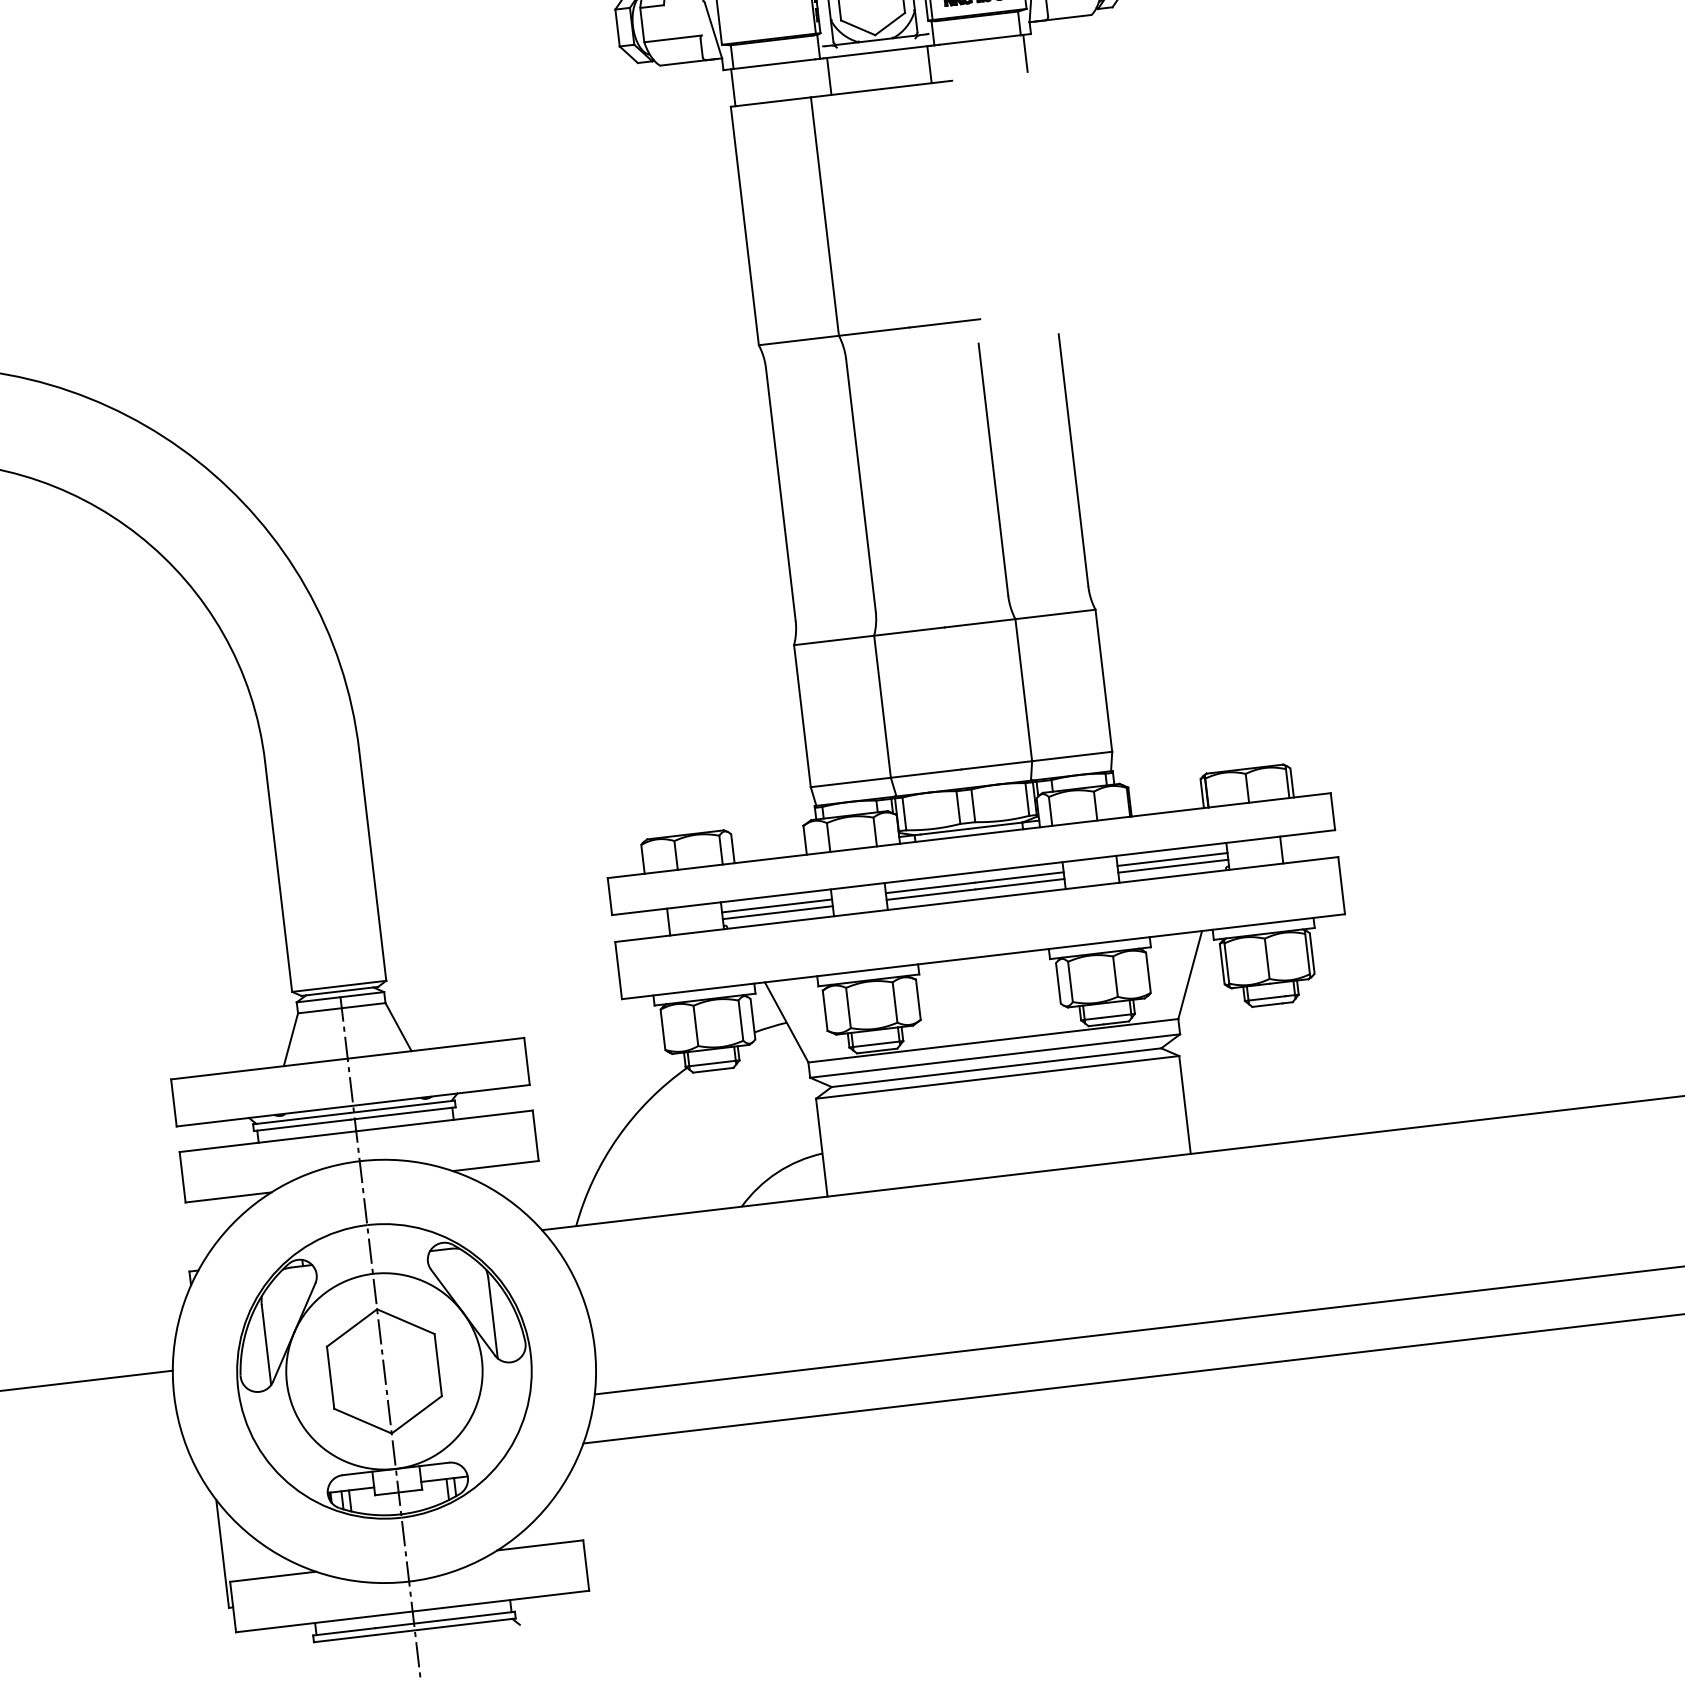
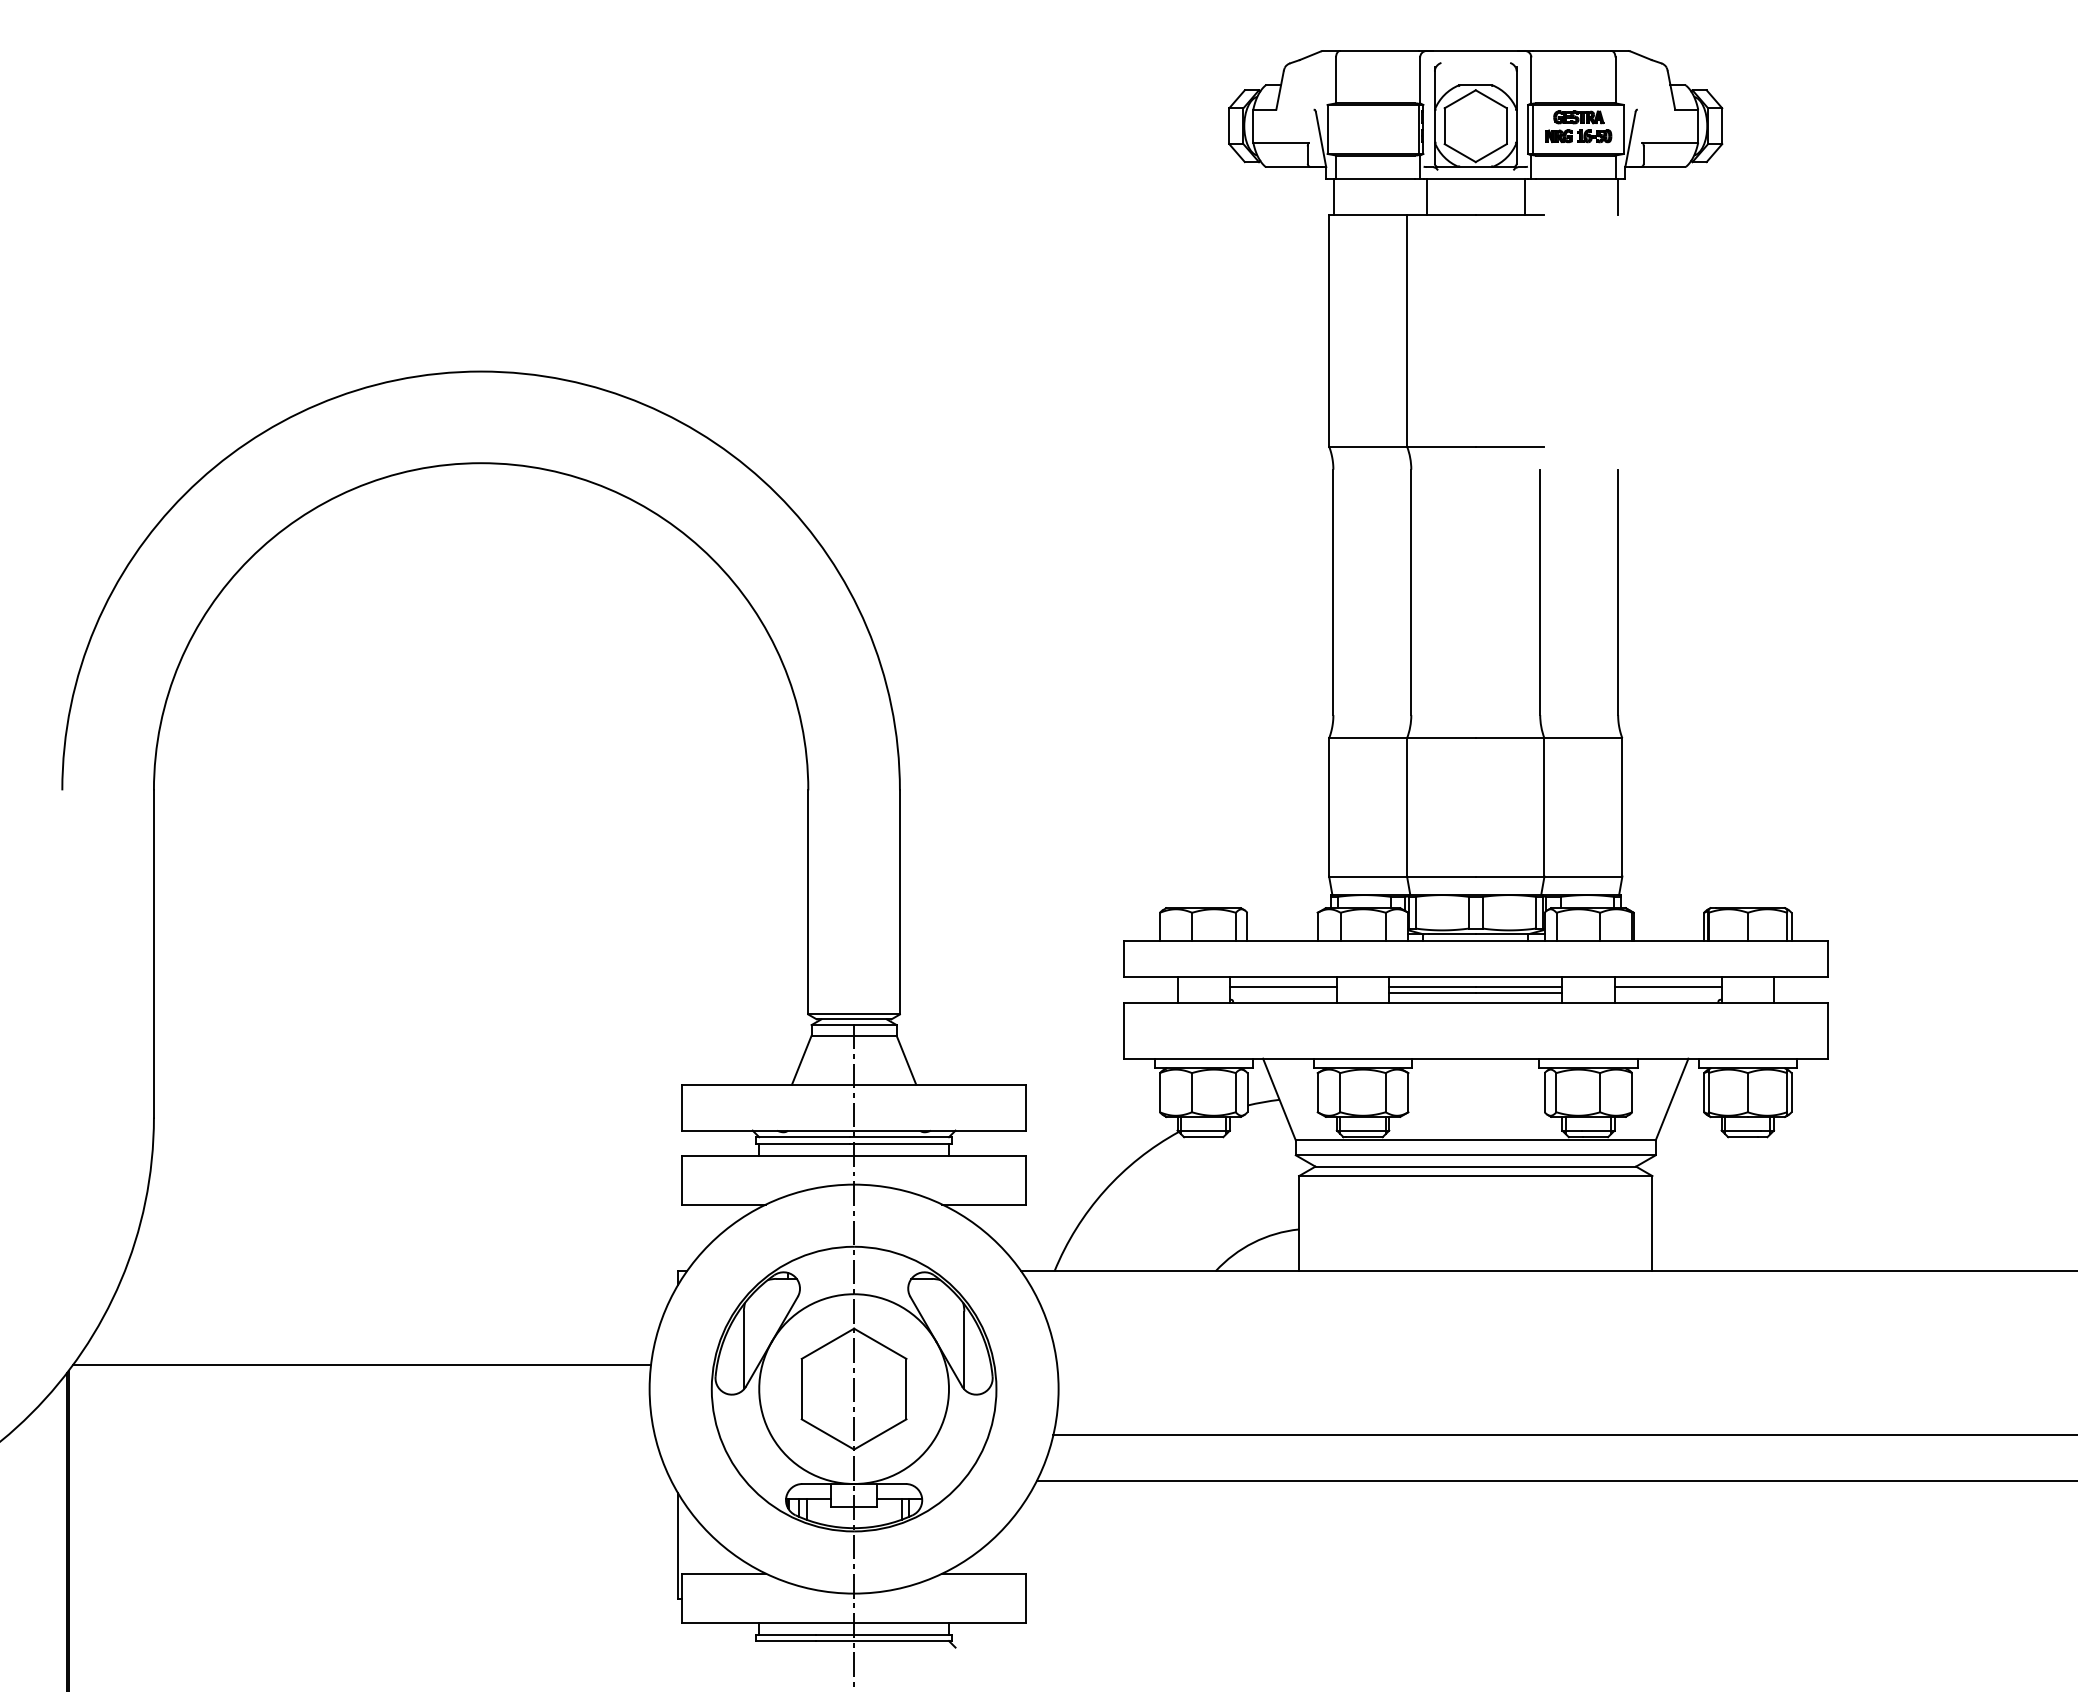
line: (1172, 866) -> (1667, 993), removed
line: (776, 913) -> (1282, 993), removed

